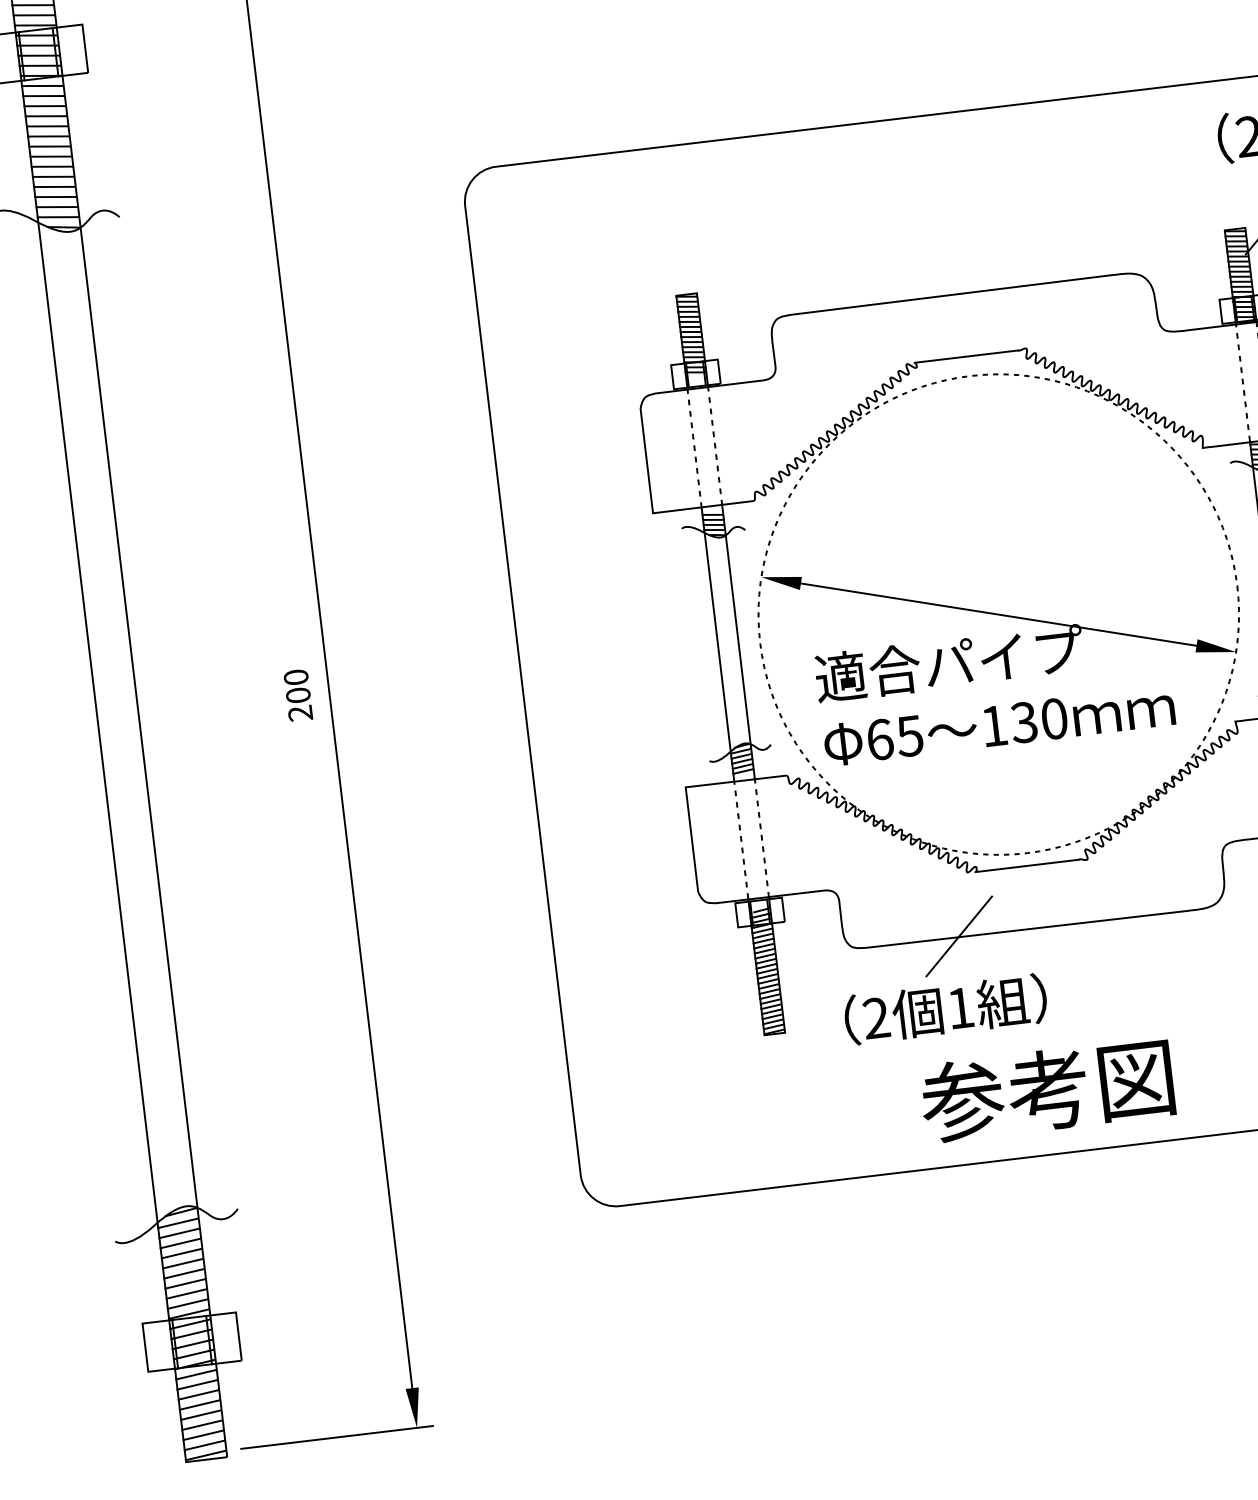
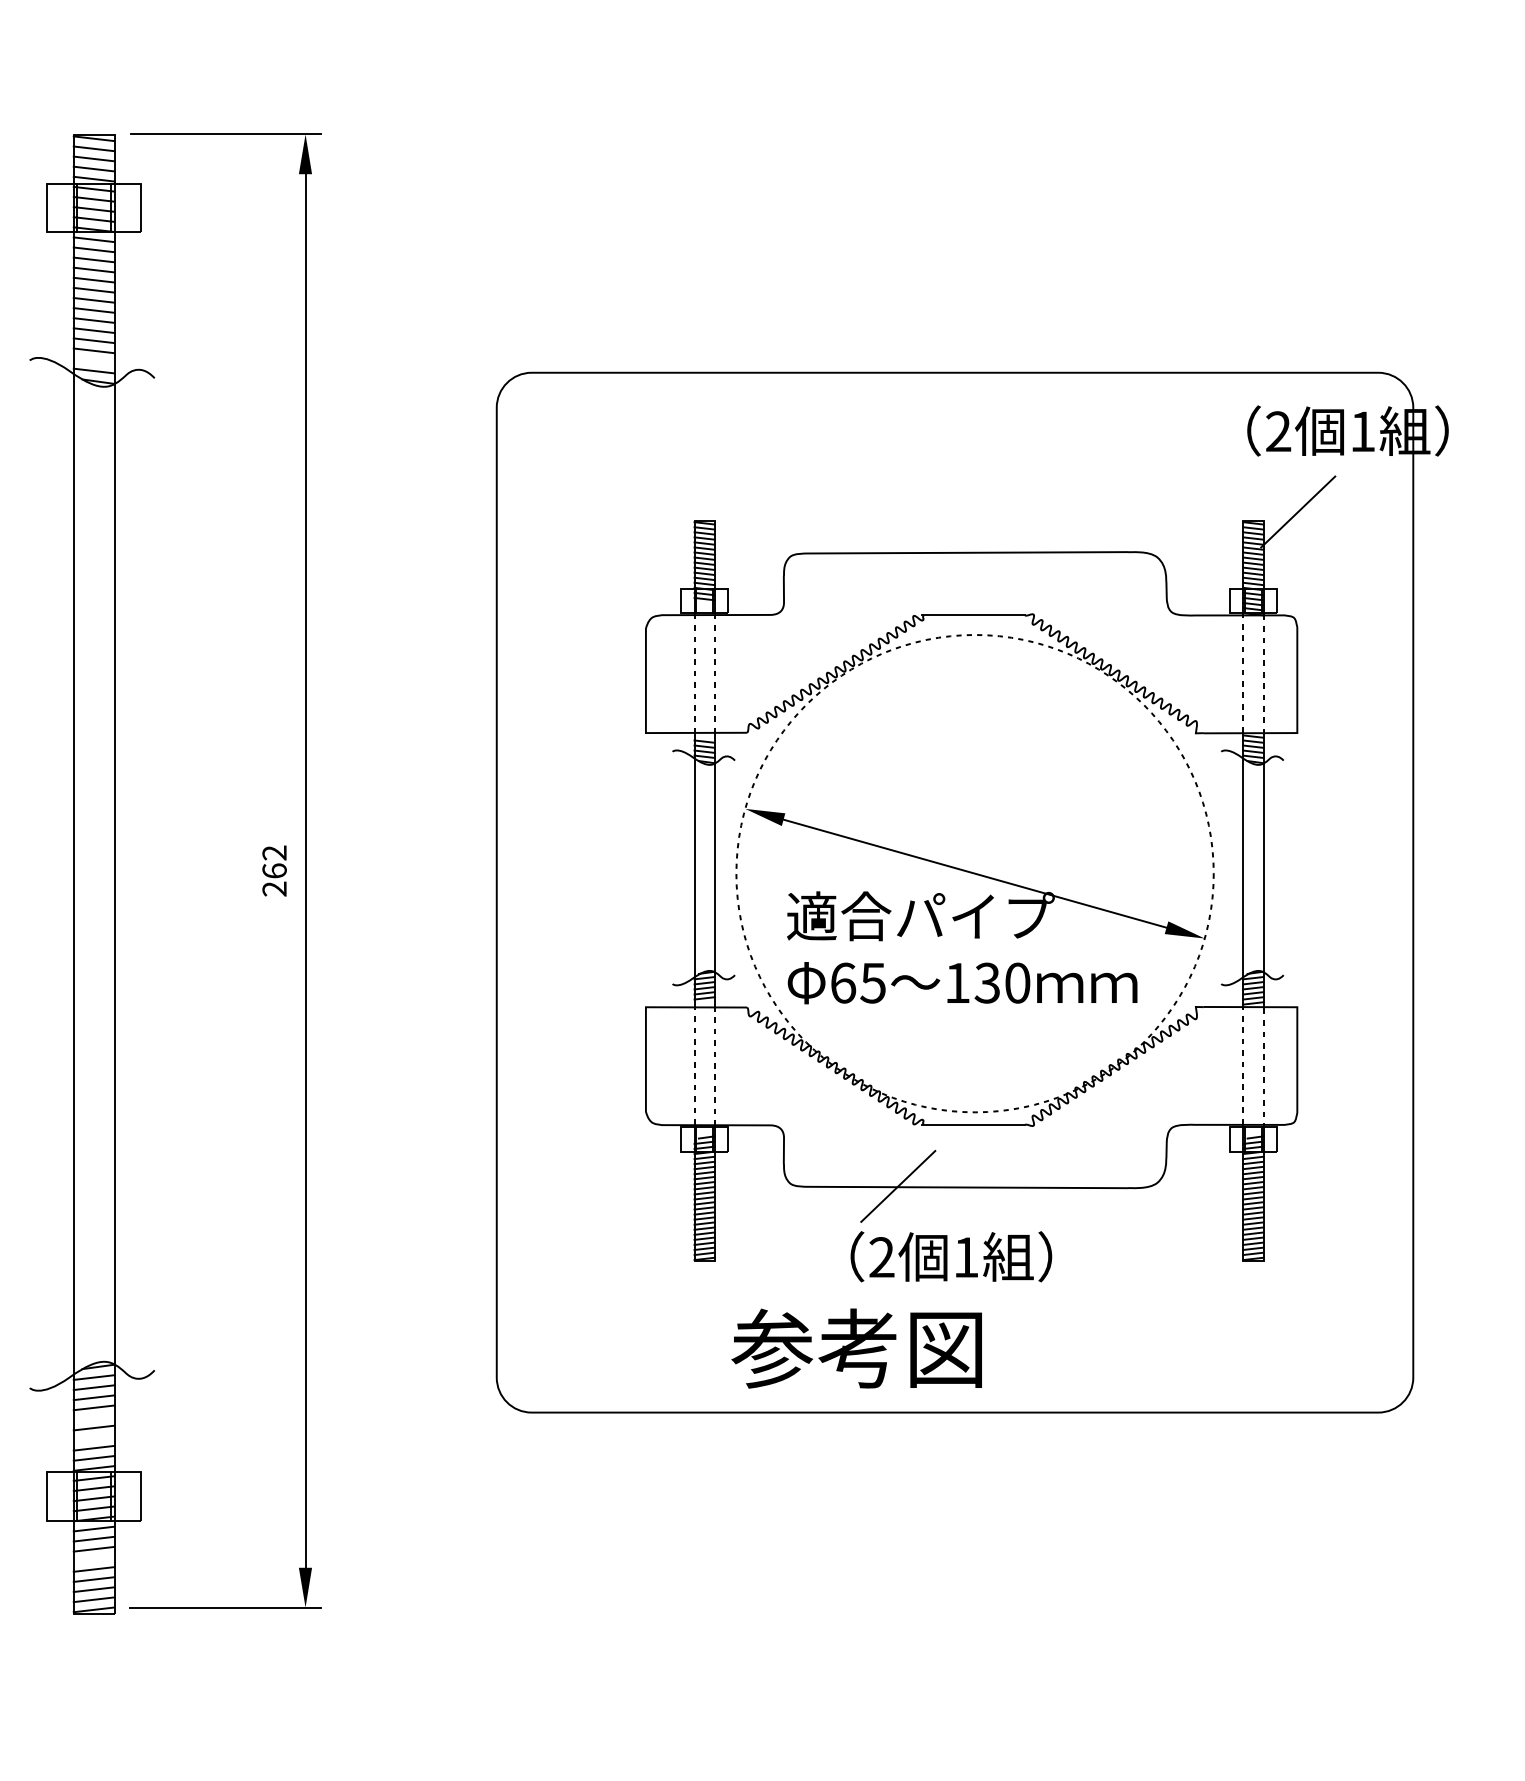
line: (56, 206) -> (93, 360), removed
text: (297, 685) -> (274, 861), 200 -> 262
text: (945, 1009) -> (951, 1256), moved
text: (1046, 1090) -> (856, 1348), moved
line: (182, 1263) -> (93, 1417), removed
line: (184, 1283) -> (93, 1437), removed
line: (199, 1405) -> (93, 1559), removed

